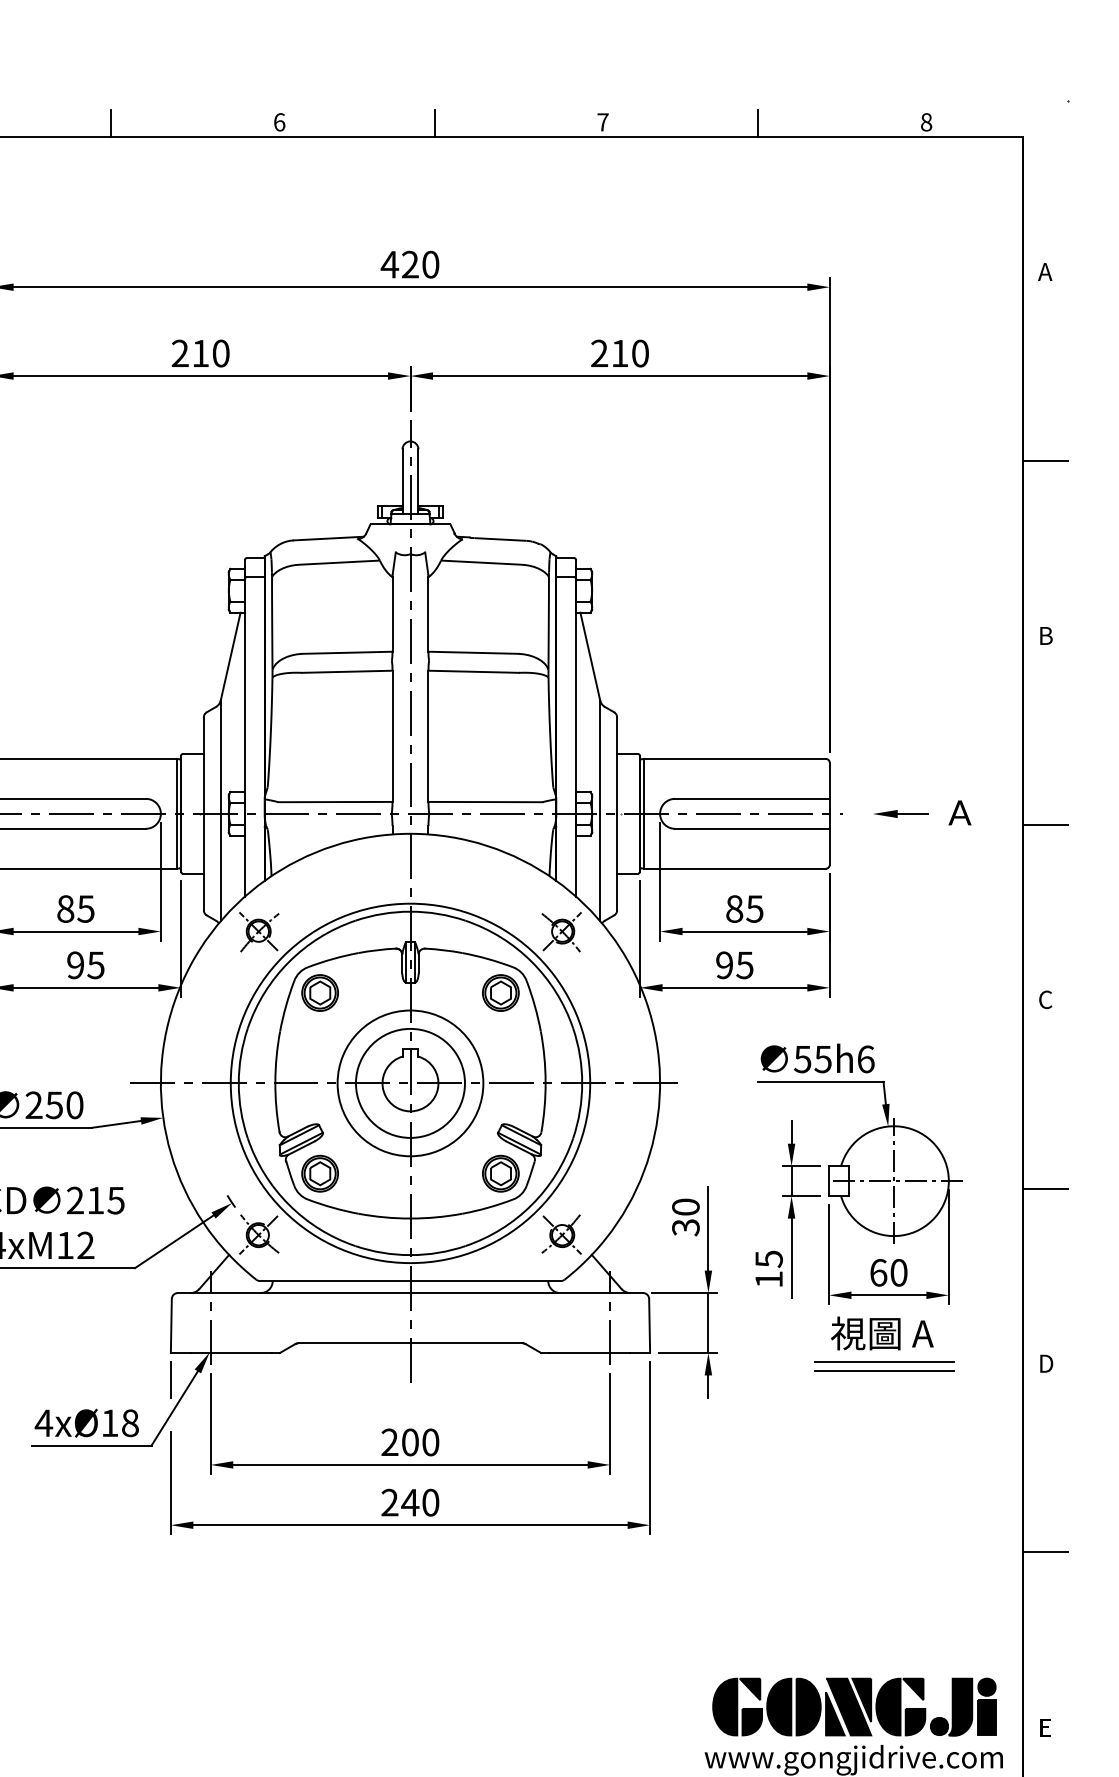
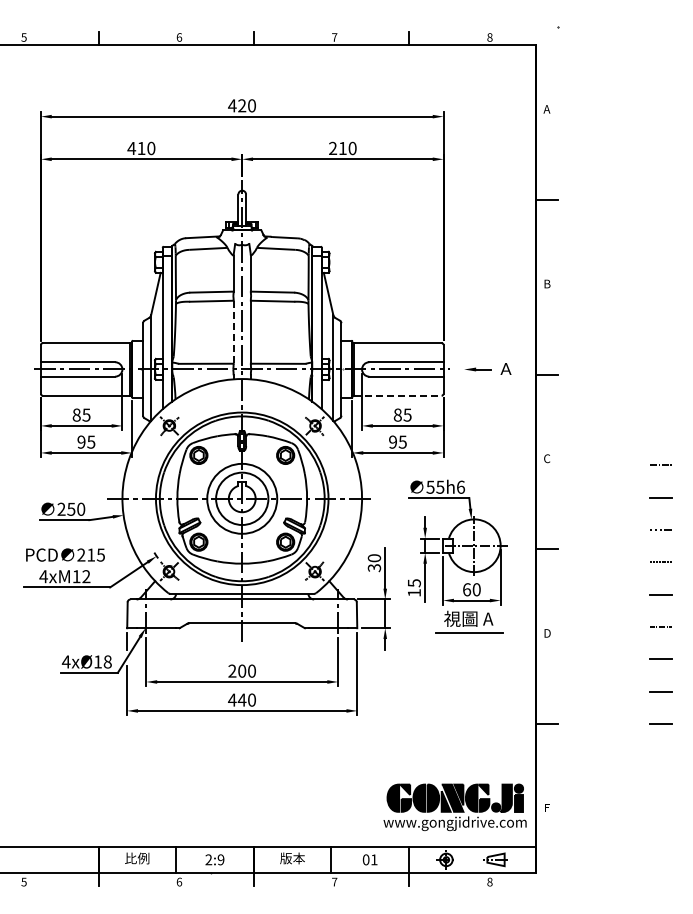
text: (179, 351) -> (131, 147), 210 -> 410
line: (392, 736) -> (233, 332), solid -> dashed
line: (735, 868) -> (398, 395), solid -> dashed
line: (883, 1370) -> (469, 636), removed
text: (390, 1501) -> (232, 699), 240 -> 440

